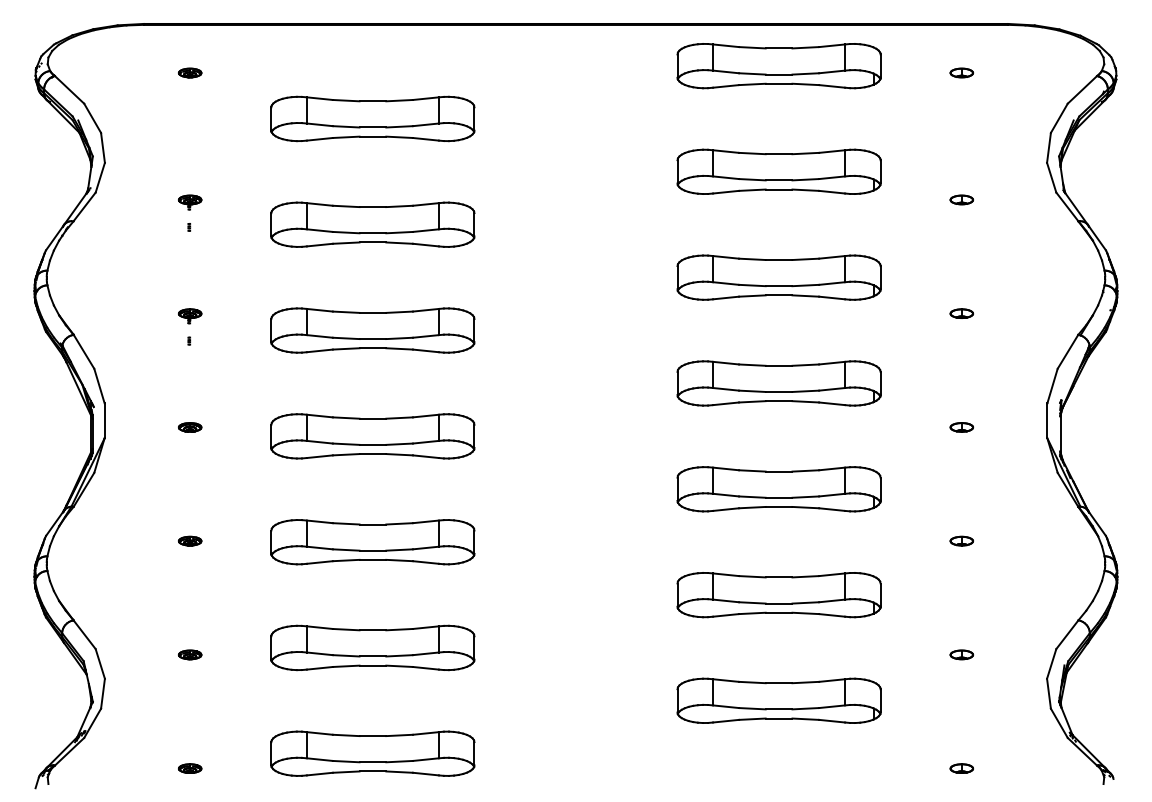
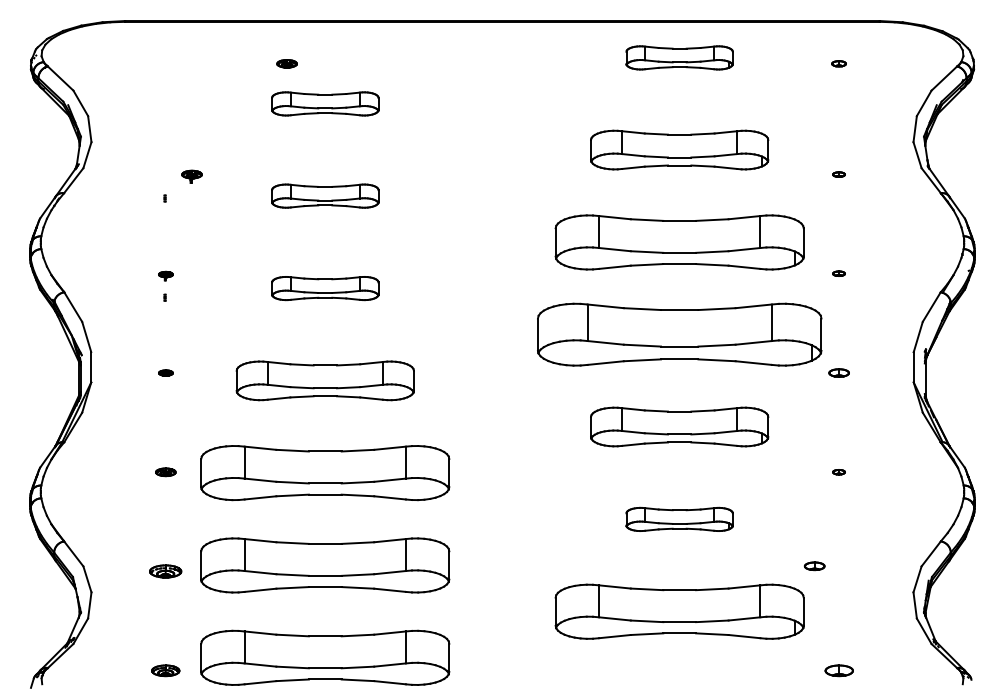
part: (778, 66) -> (679, 58), size x0.6
part: (190, 72) -> (287, 63), moved
part: (961, 72) -> (838, 63), size x0.7
part: (372, 118) -> (324, 103), size x0.6
part: (961, 199) -> (838, 174), size x0.6
part: (190, 202) -> (192, 176), moved
part: (372, 224) -> (324, 196), size x0.6
part: (778, 277) -> (679, 242), size x1.4
part: (961, 313) -> (838, 273), size x0.6
part: (190, 316) -> (166, 276), size x0.7
part: (372, 330) -> (324, 288), size x0.6
part: (778, 383) -> (679, 334), size x1.6
part: (190, 427) -> (166, 373), size x0.7
part: (961, 540) -> (838, 471), size x0.6
part: (372, 542) -> (324, 473), size x1.4
part: (778, 595) -> (679, 519), size x0.6
part: (372, 647) -> (324, 565), size x1.4
part: (190, 654) -> (166, 571), size x1.6
part: (961, 654) -> (814, 565), moved
part: (778, 700) -> (679, 611), size x1.4
part: (372, 753) -> (324, 657), size x1.4
part: (190, 768) -> (166, 670), size x1.4
part: (961, 768) -> (838, 670), size x1.4

